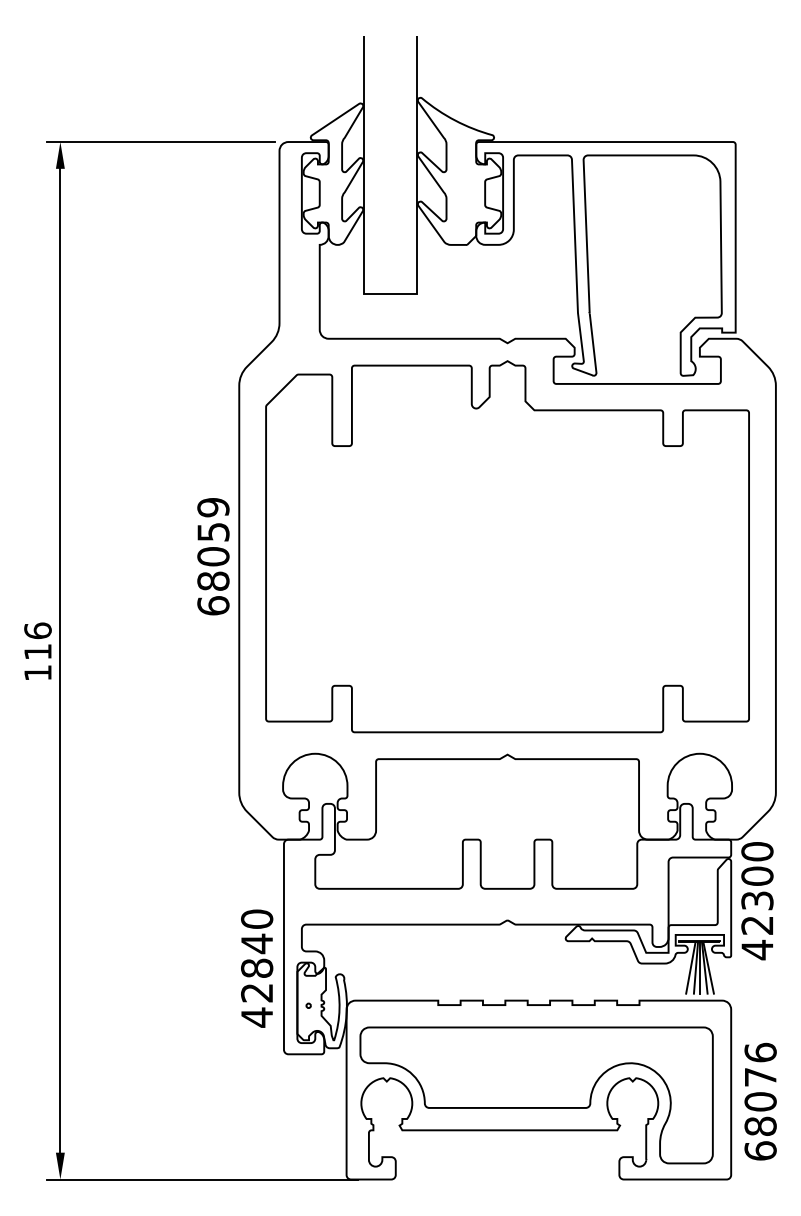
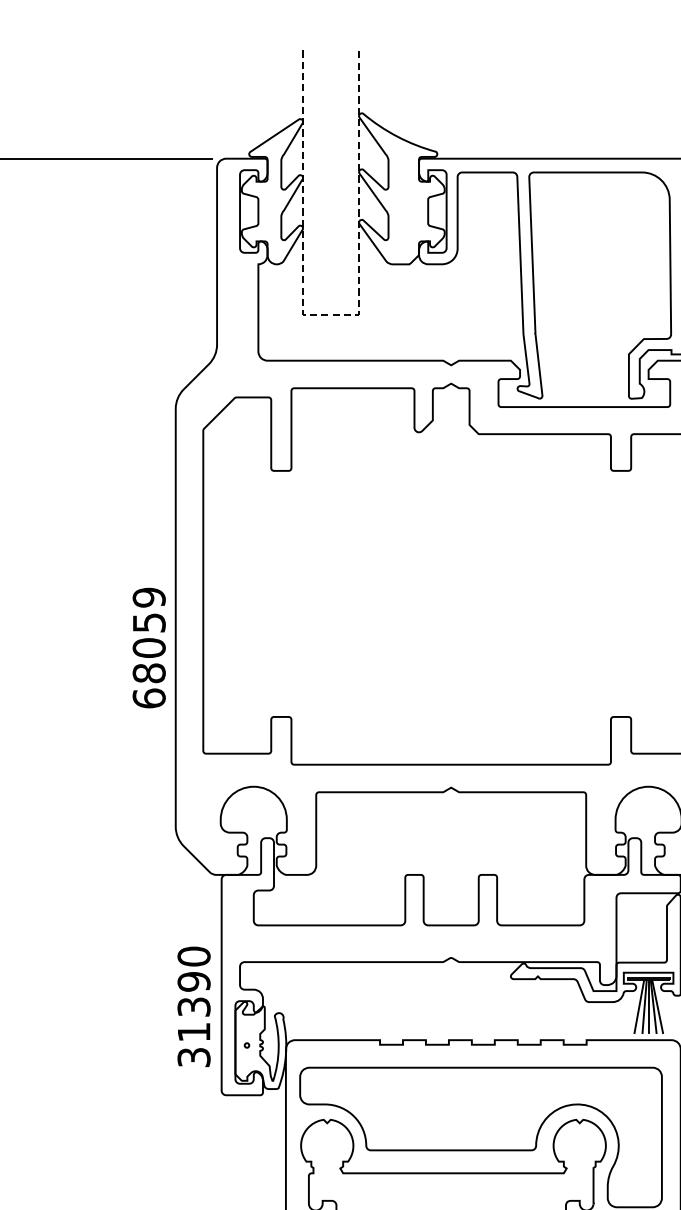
line: (390, 294) -> (331, 315), solid -> dashed
text: (213, 556) -> (149, 647), moved
text: (257, 980) -> (194, 1019), 42840 -> 31390

